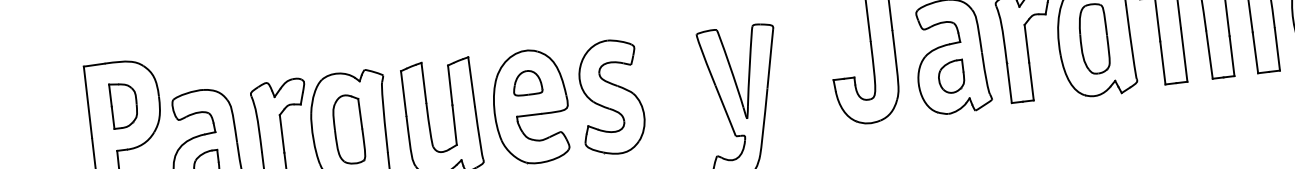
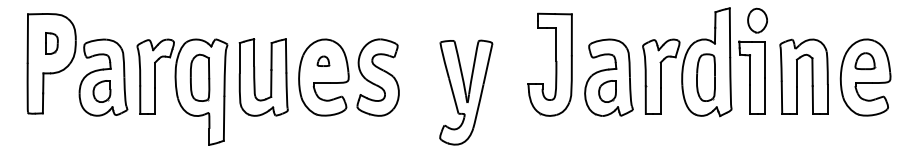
part: (527, 83) -> (323, 61), size x0.6
part: (123, 105) -> (51, 43), size x0.7

